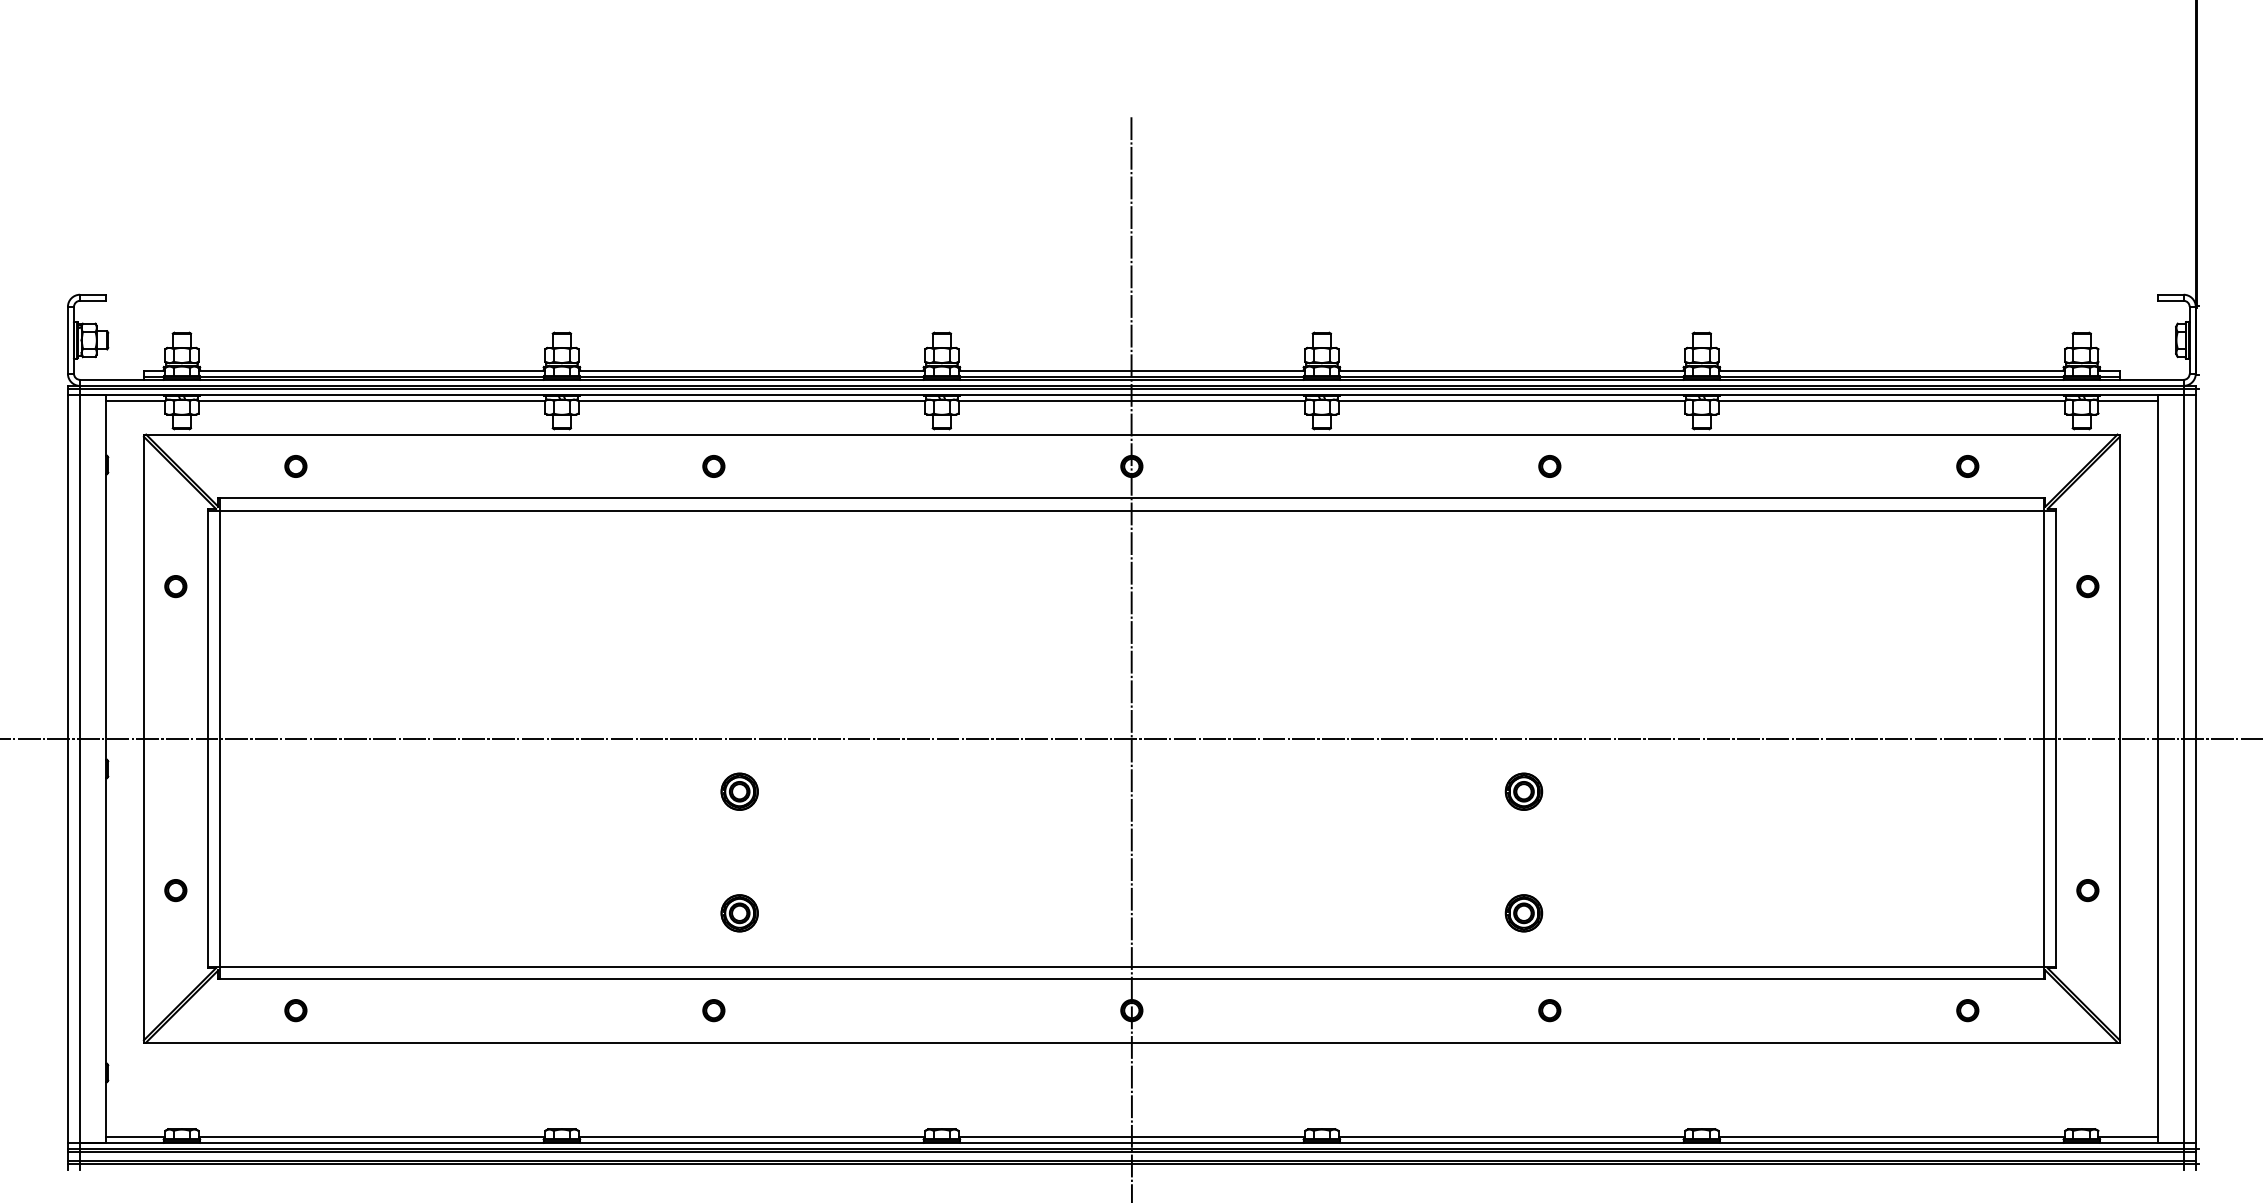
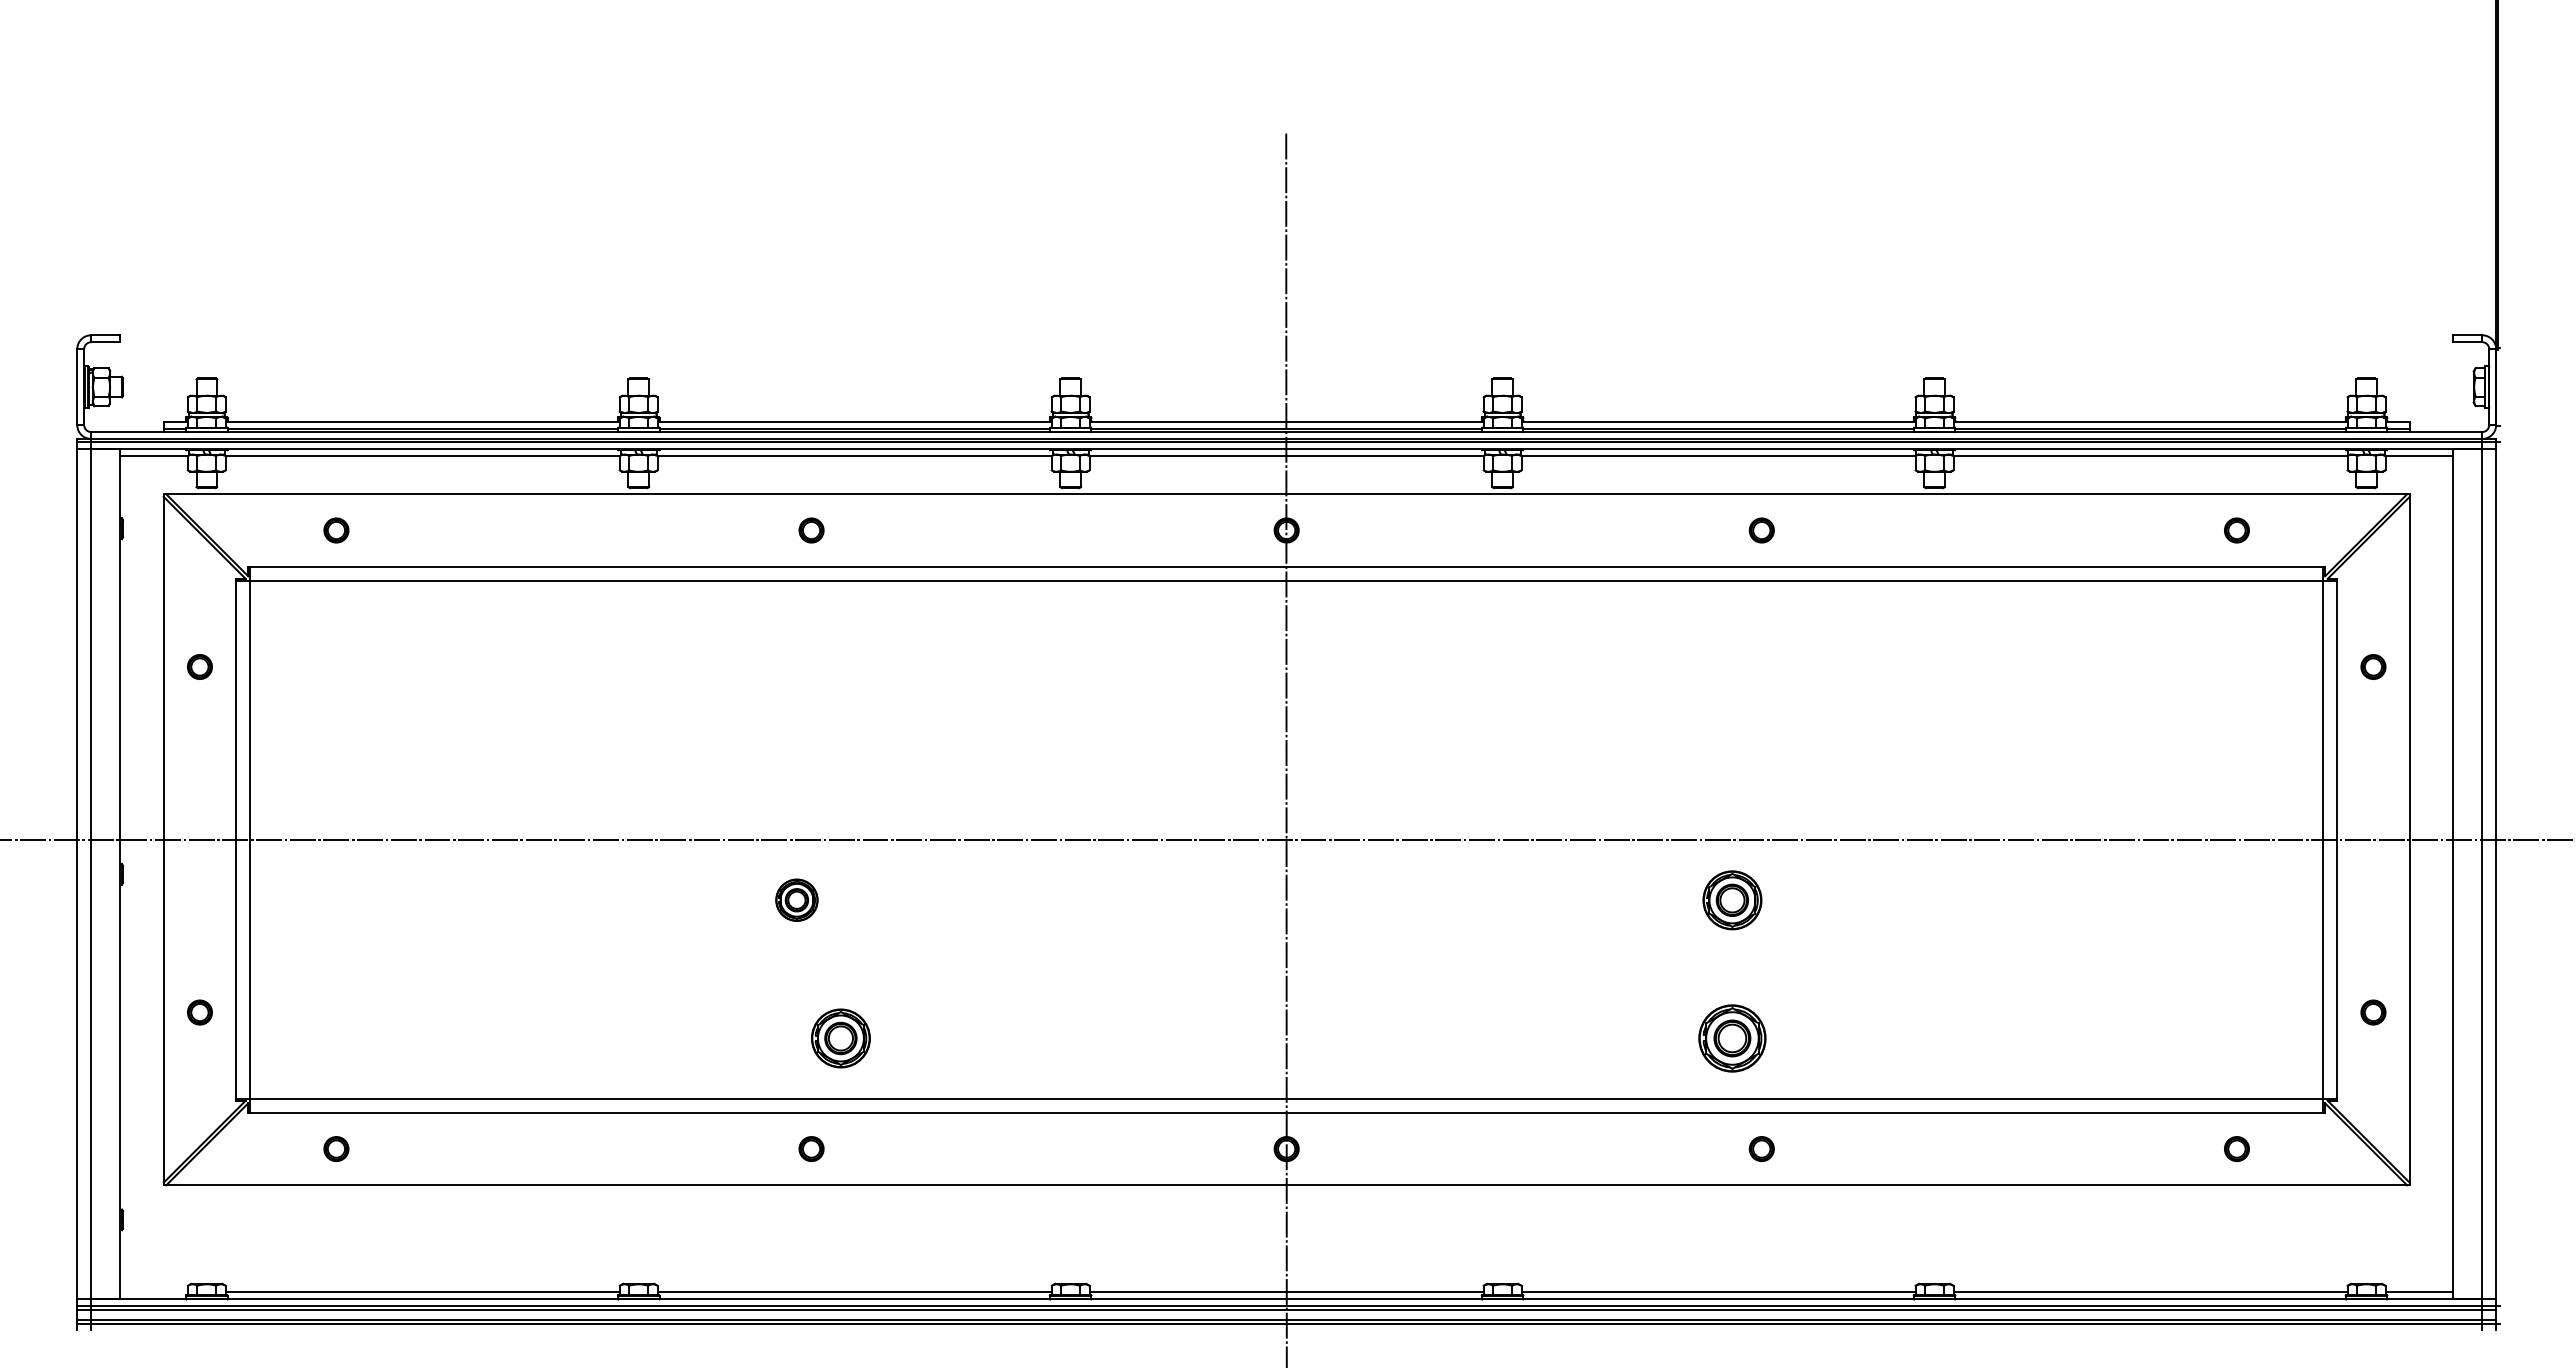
part: (739, 791) -> (796, 899), moved
part: (1524, 791) -> (1732, 899), size x1.4
part: (739, 913) -> (840, 1038), size x1.4
part: (1524, 913) -> (1732, 1038), size x1.6
line: (134, 1136) -> (153, 1292), removed

